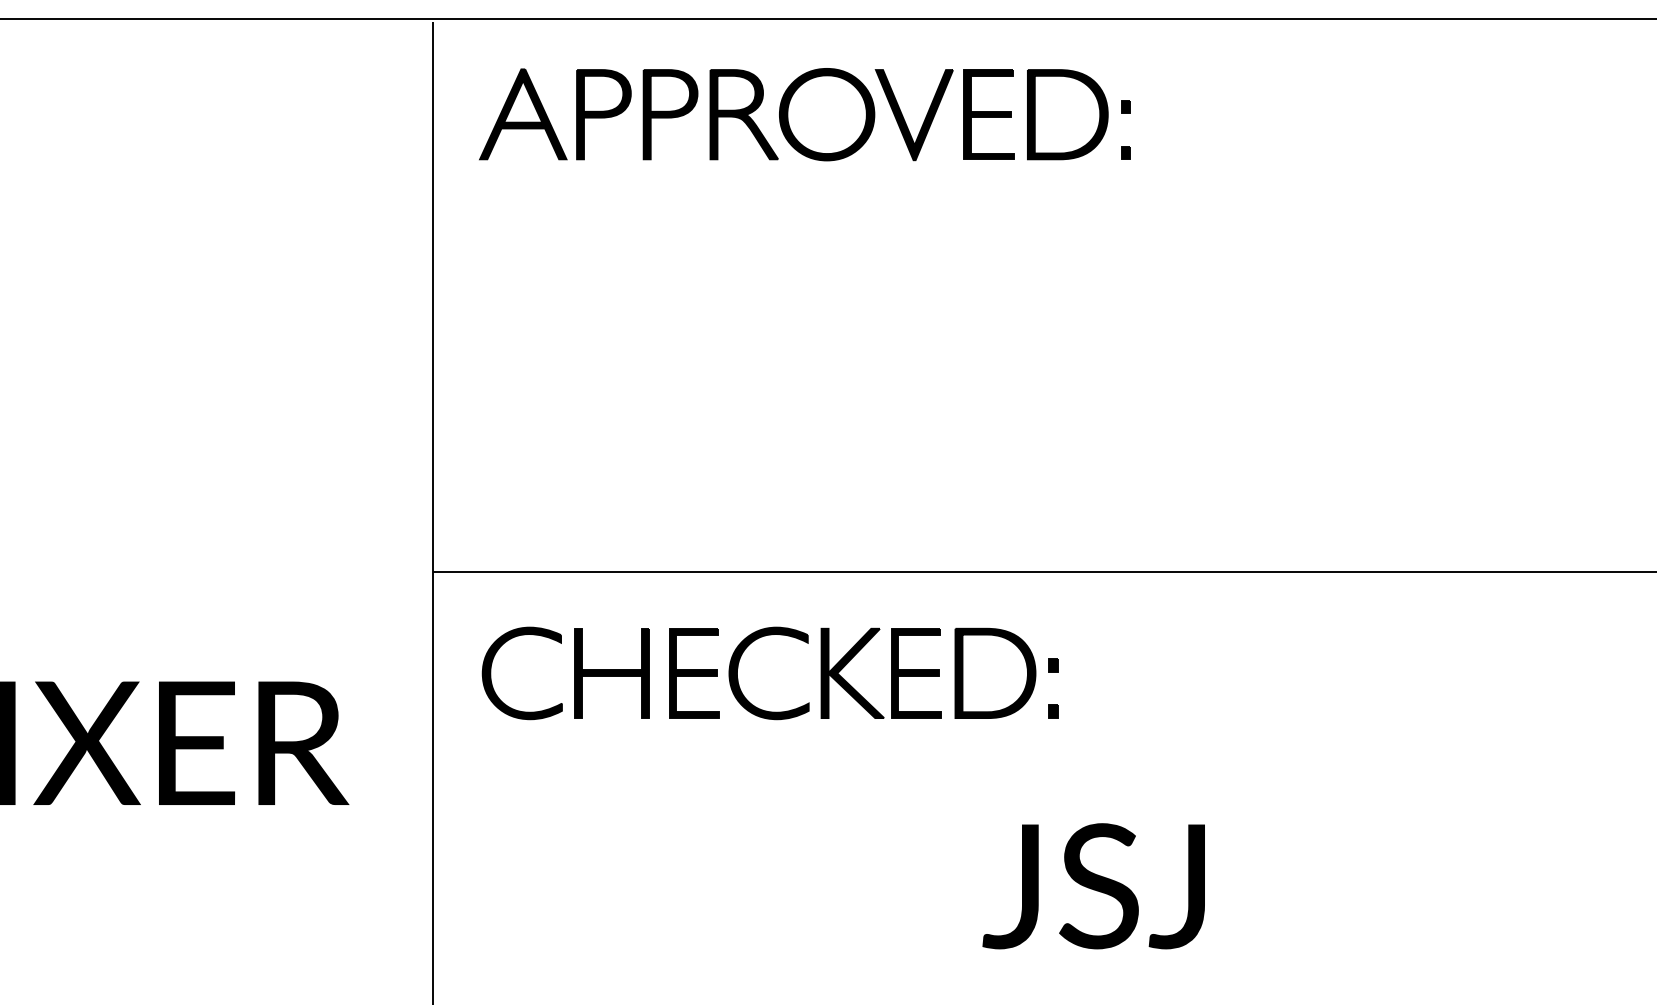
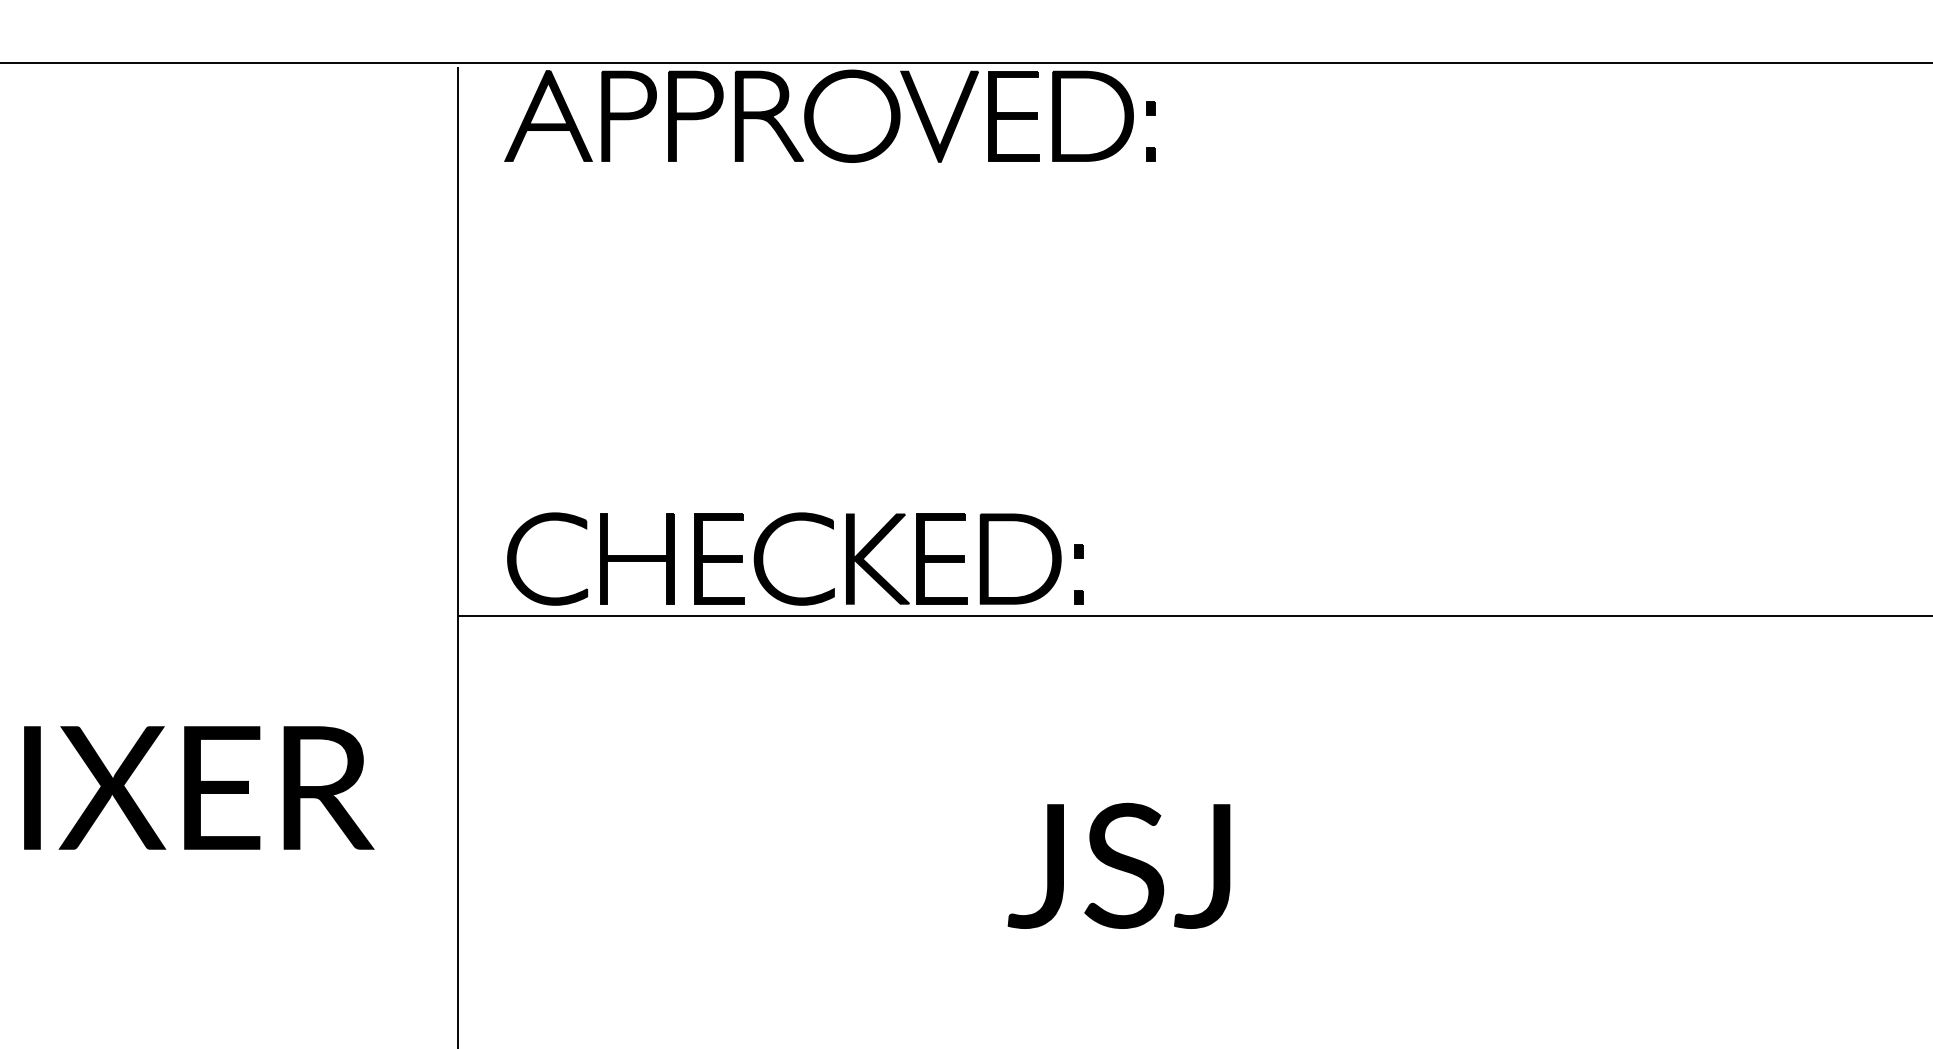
part: (804, 113) -> (829, 115), moved
part: (738, 672) -> (763, 558), moved
text: (1093, 885) -> (1118, 865), moved

